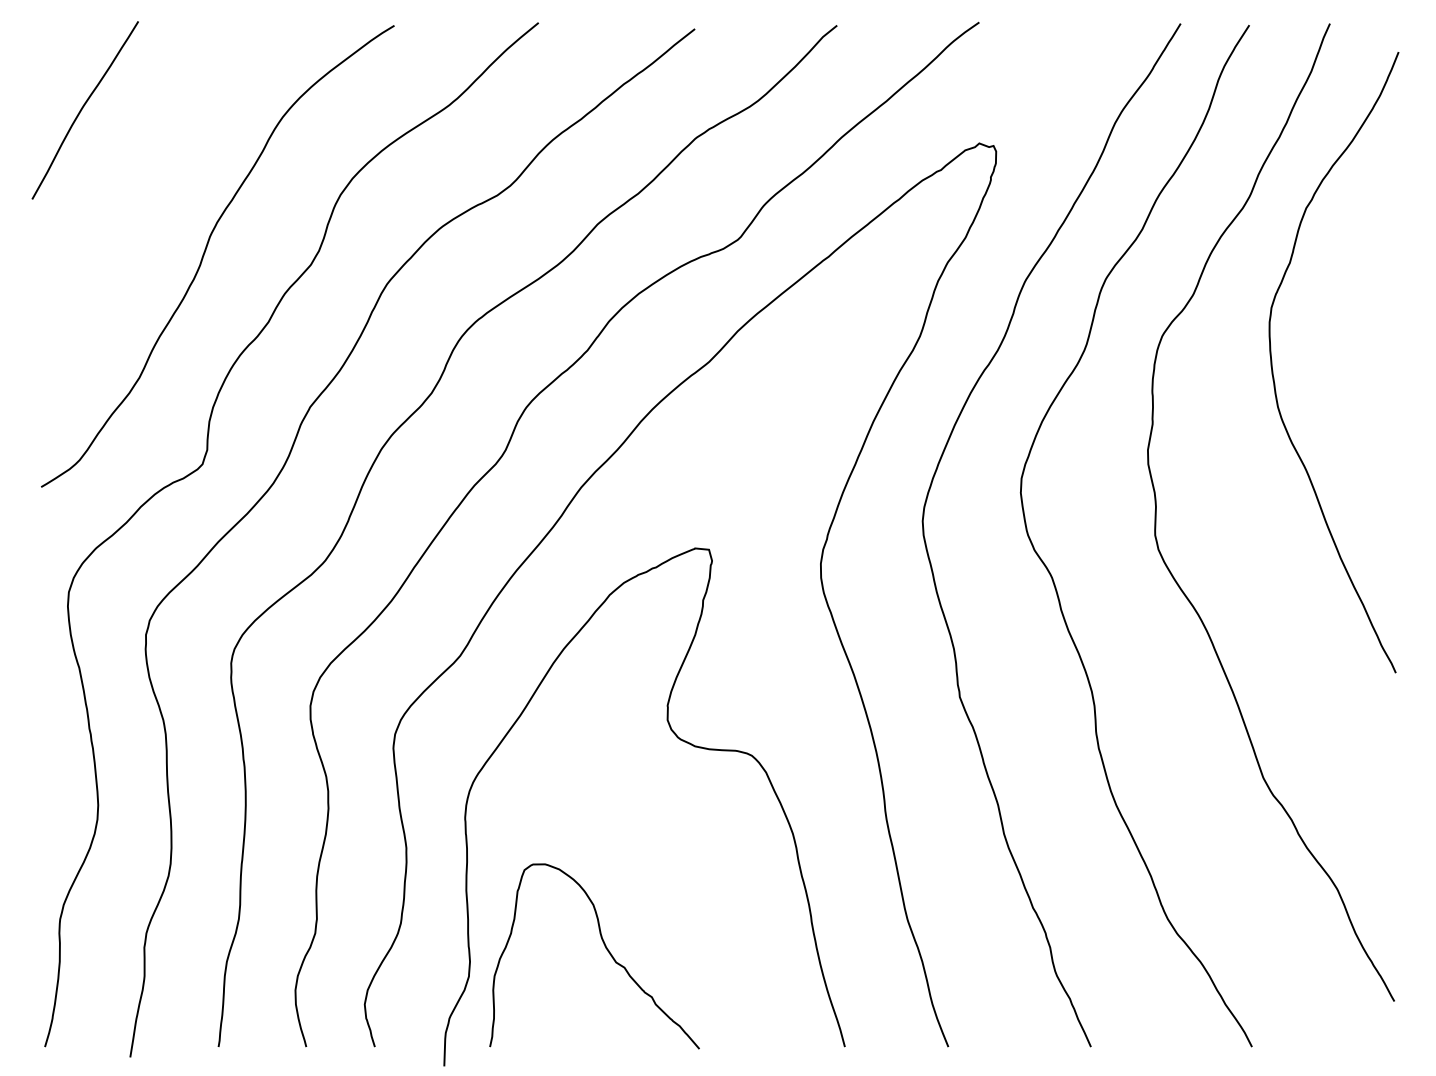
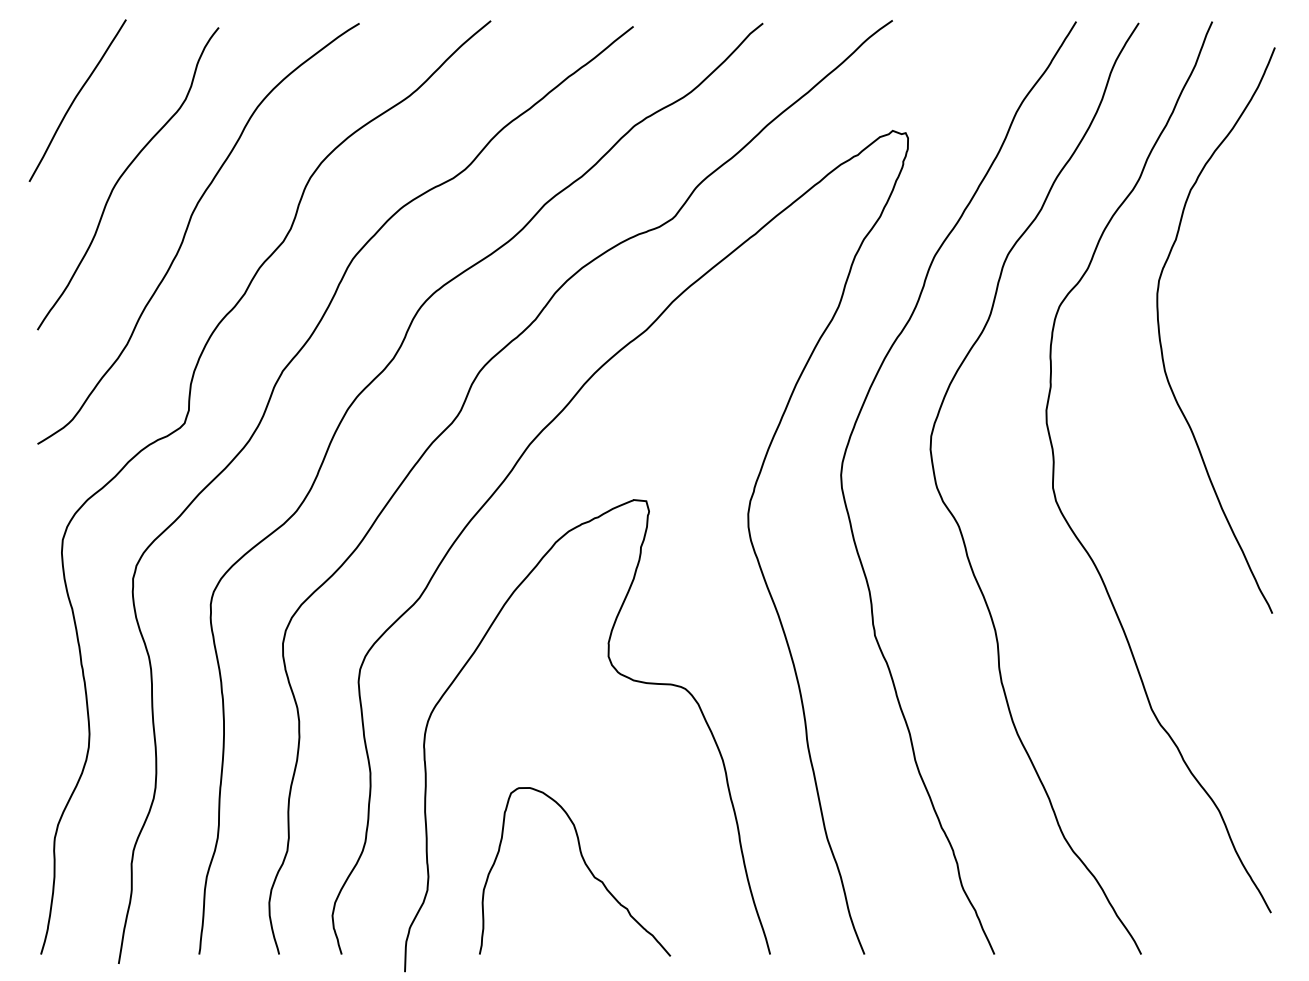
curve: (134, 193) -> (122, 176), added
curve: (605, 948) -> (584, 864), moved

